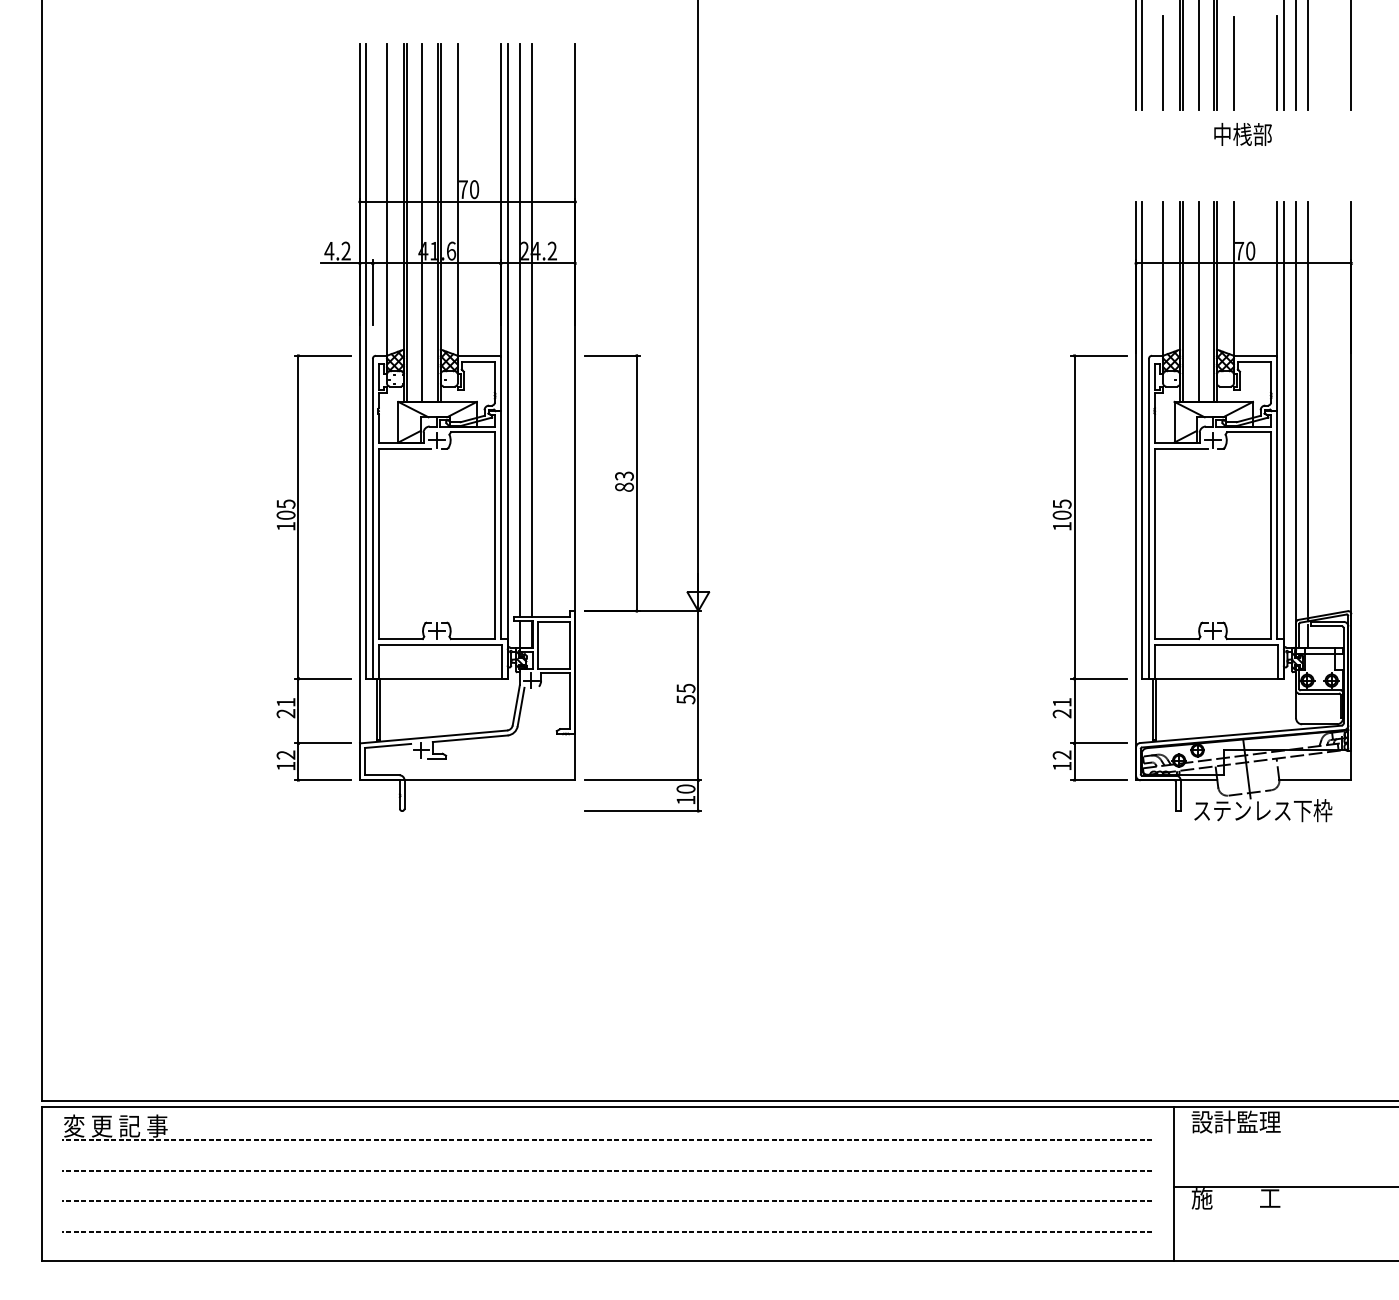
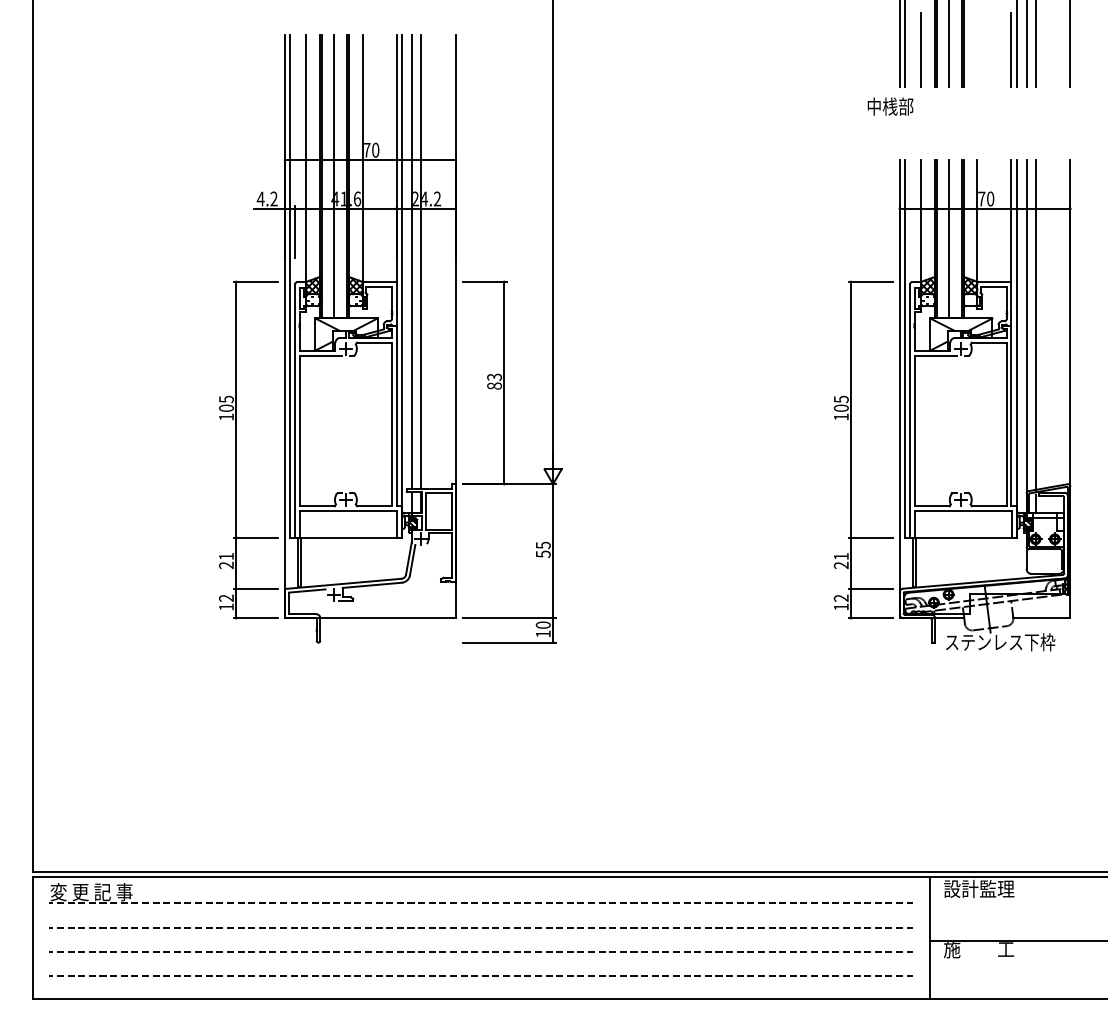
line: (1234, 62) -> (977, 49), removed
text: (1242, 134) -> (890, 106), moved

